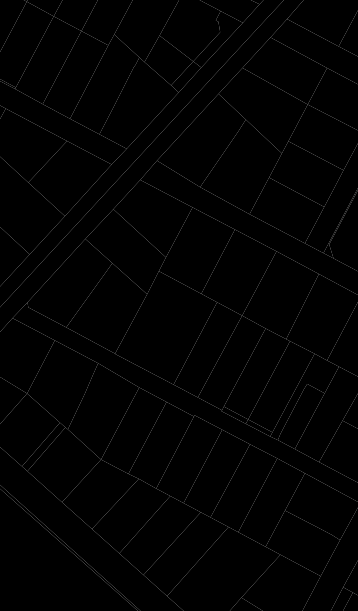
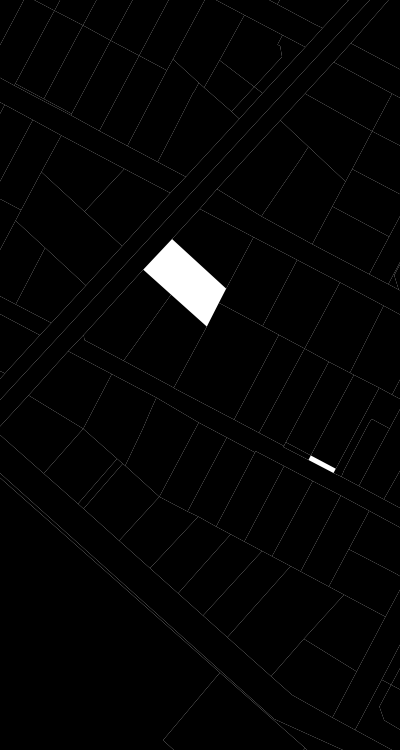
fill: (125, 251) -> (184, 282), removed
fill: (258, 428) -> (321, 464), removed

